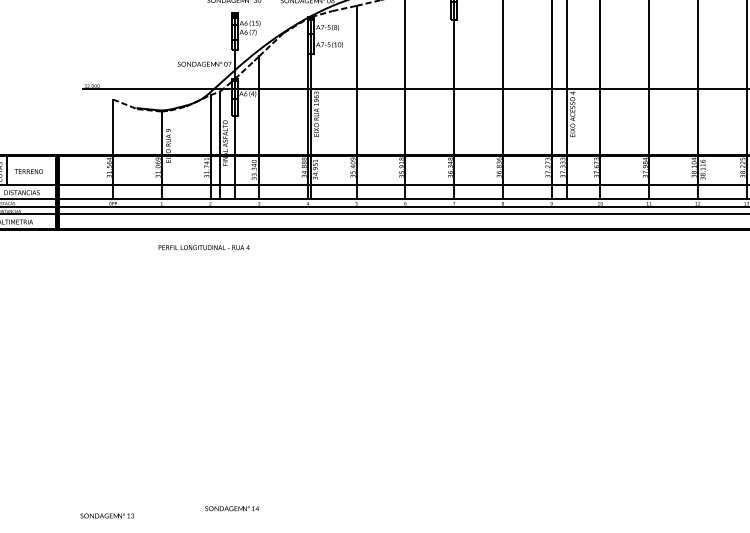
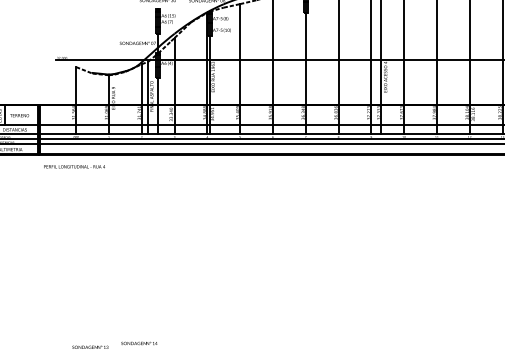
text: (204, 247) -> (74, 166), moved
text: (232, 508) -> (139, 343), moved
text: (107, 514) -> (90, 346), moved

